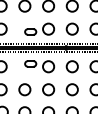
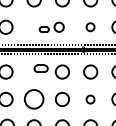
part: (39, 28) -> (51, 26), size x0.7
circle: (71, 28) -> (89, 26), size x0.6
circle: (24, 89) -> (33, 99), size x1.4
circle: (71, 89) -> (89, 99), size x0.6

